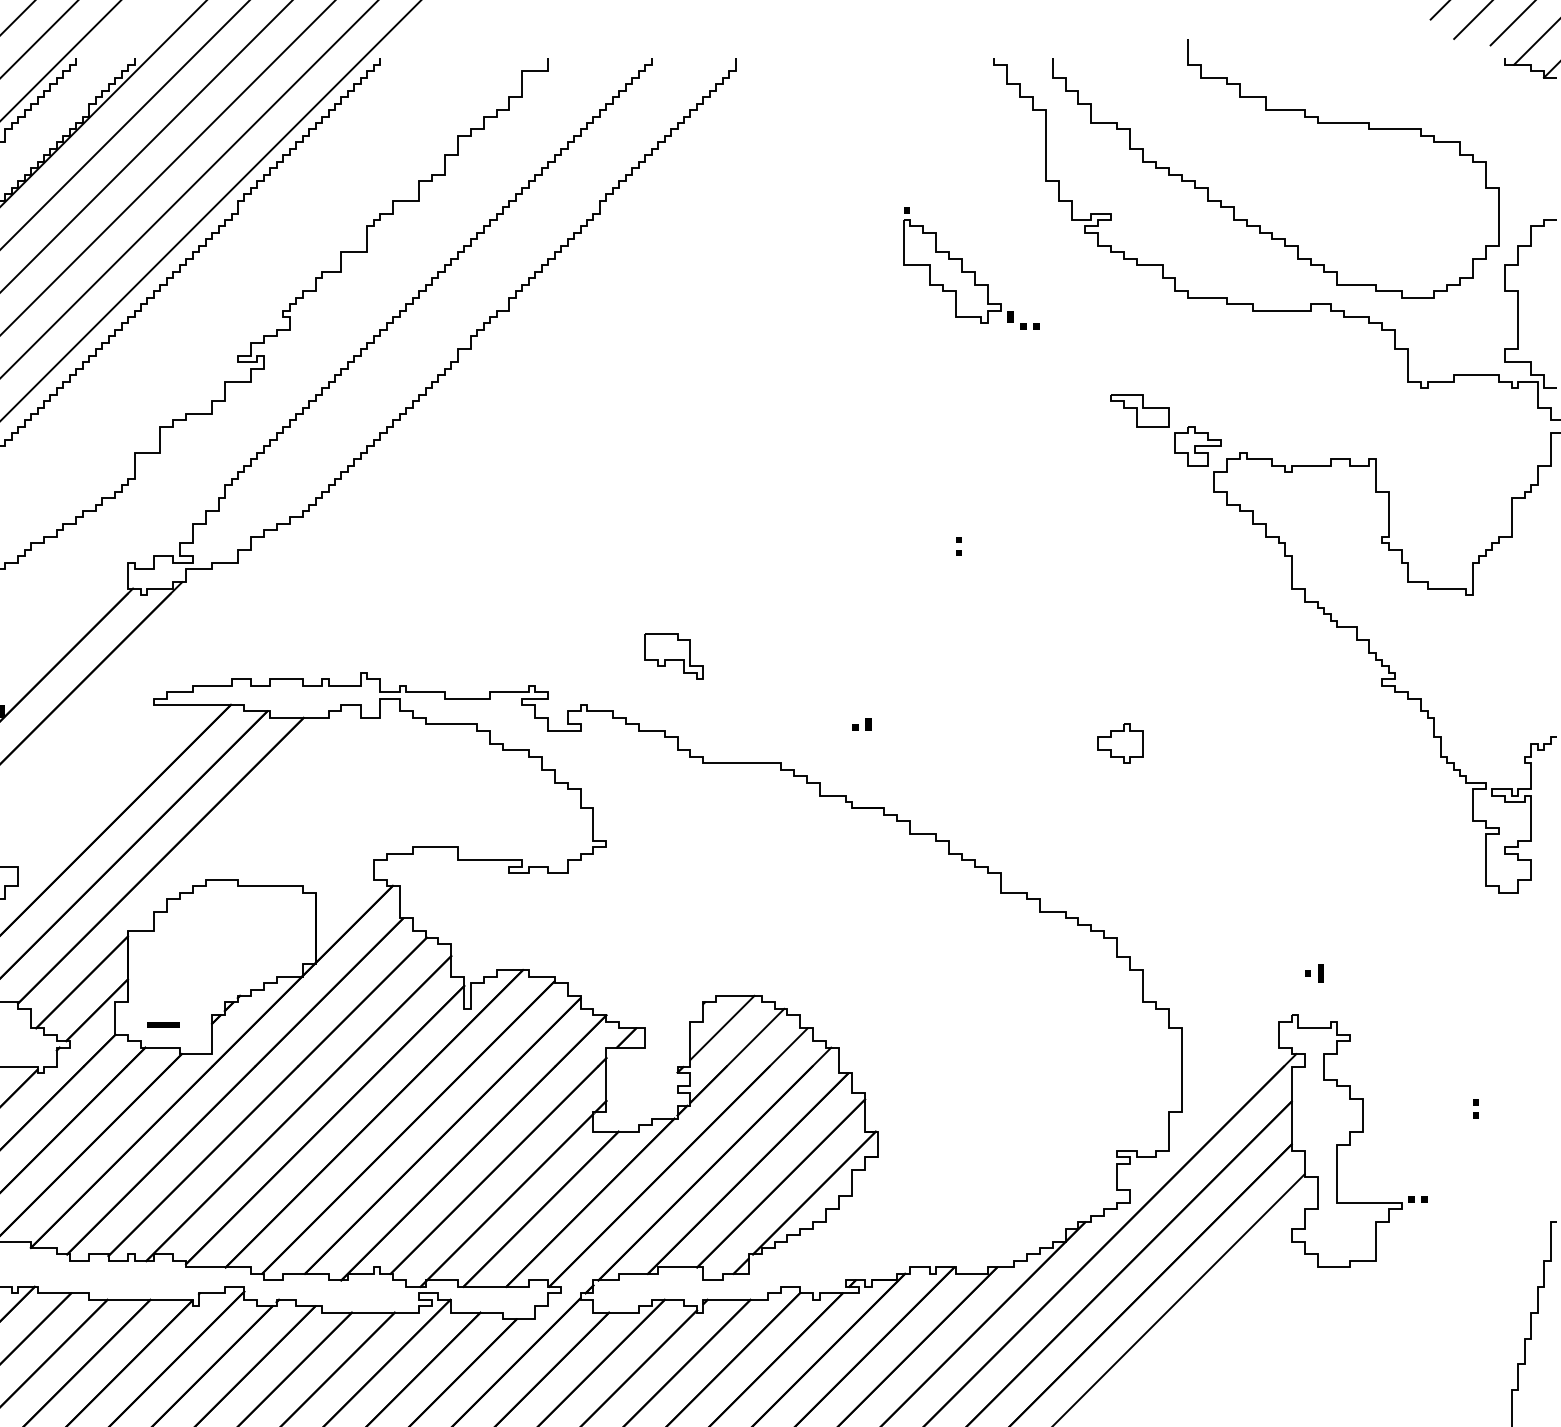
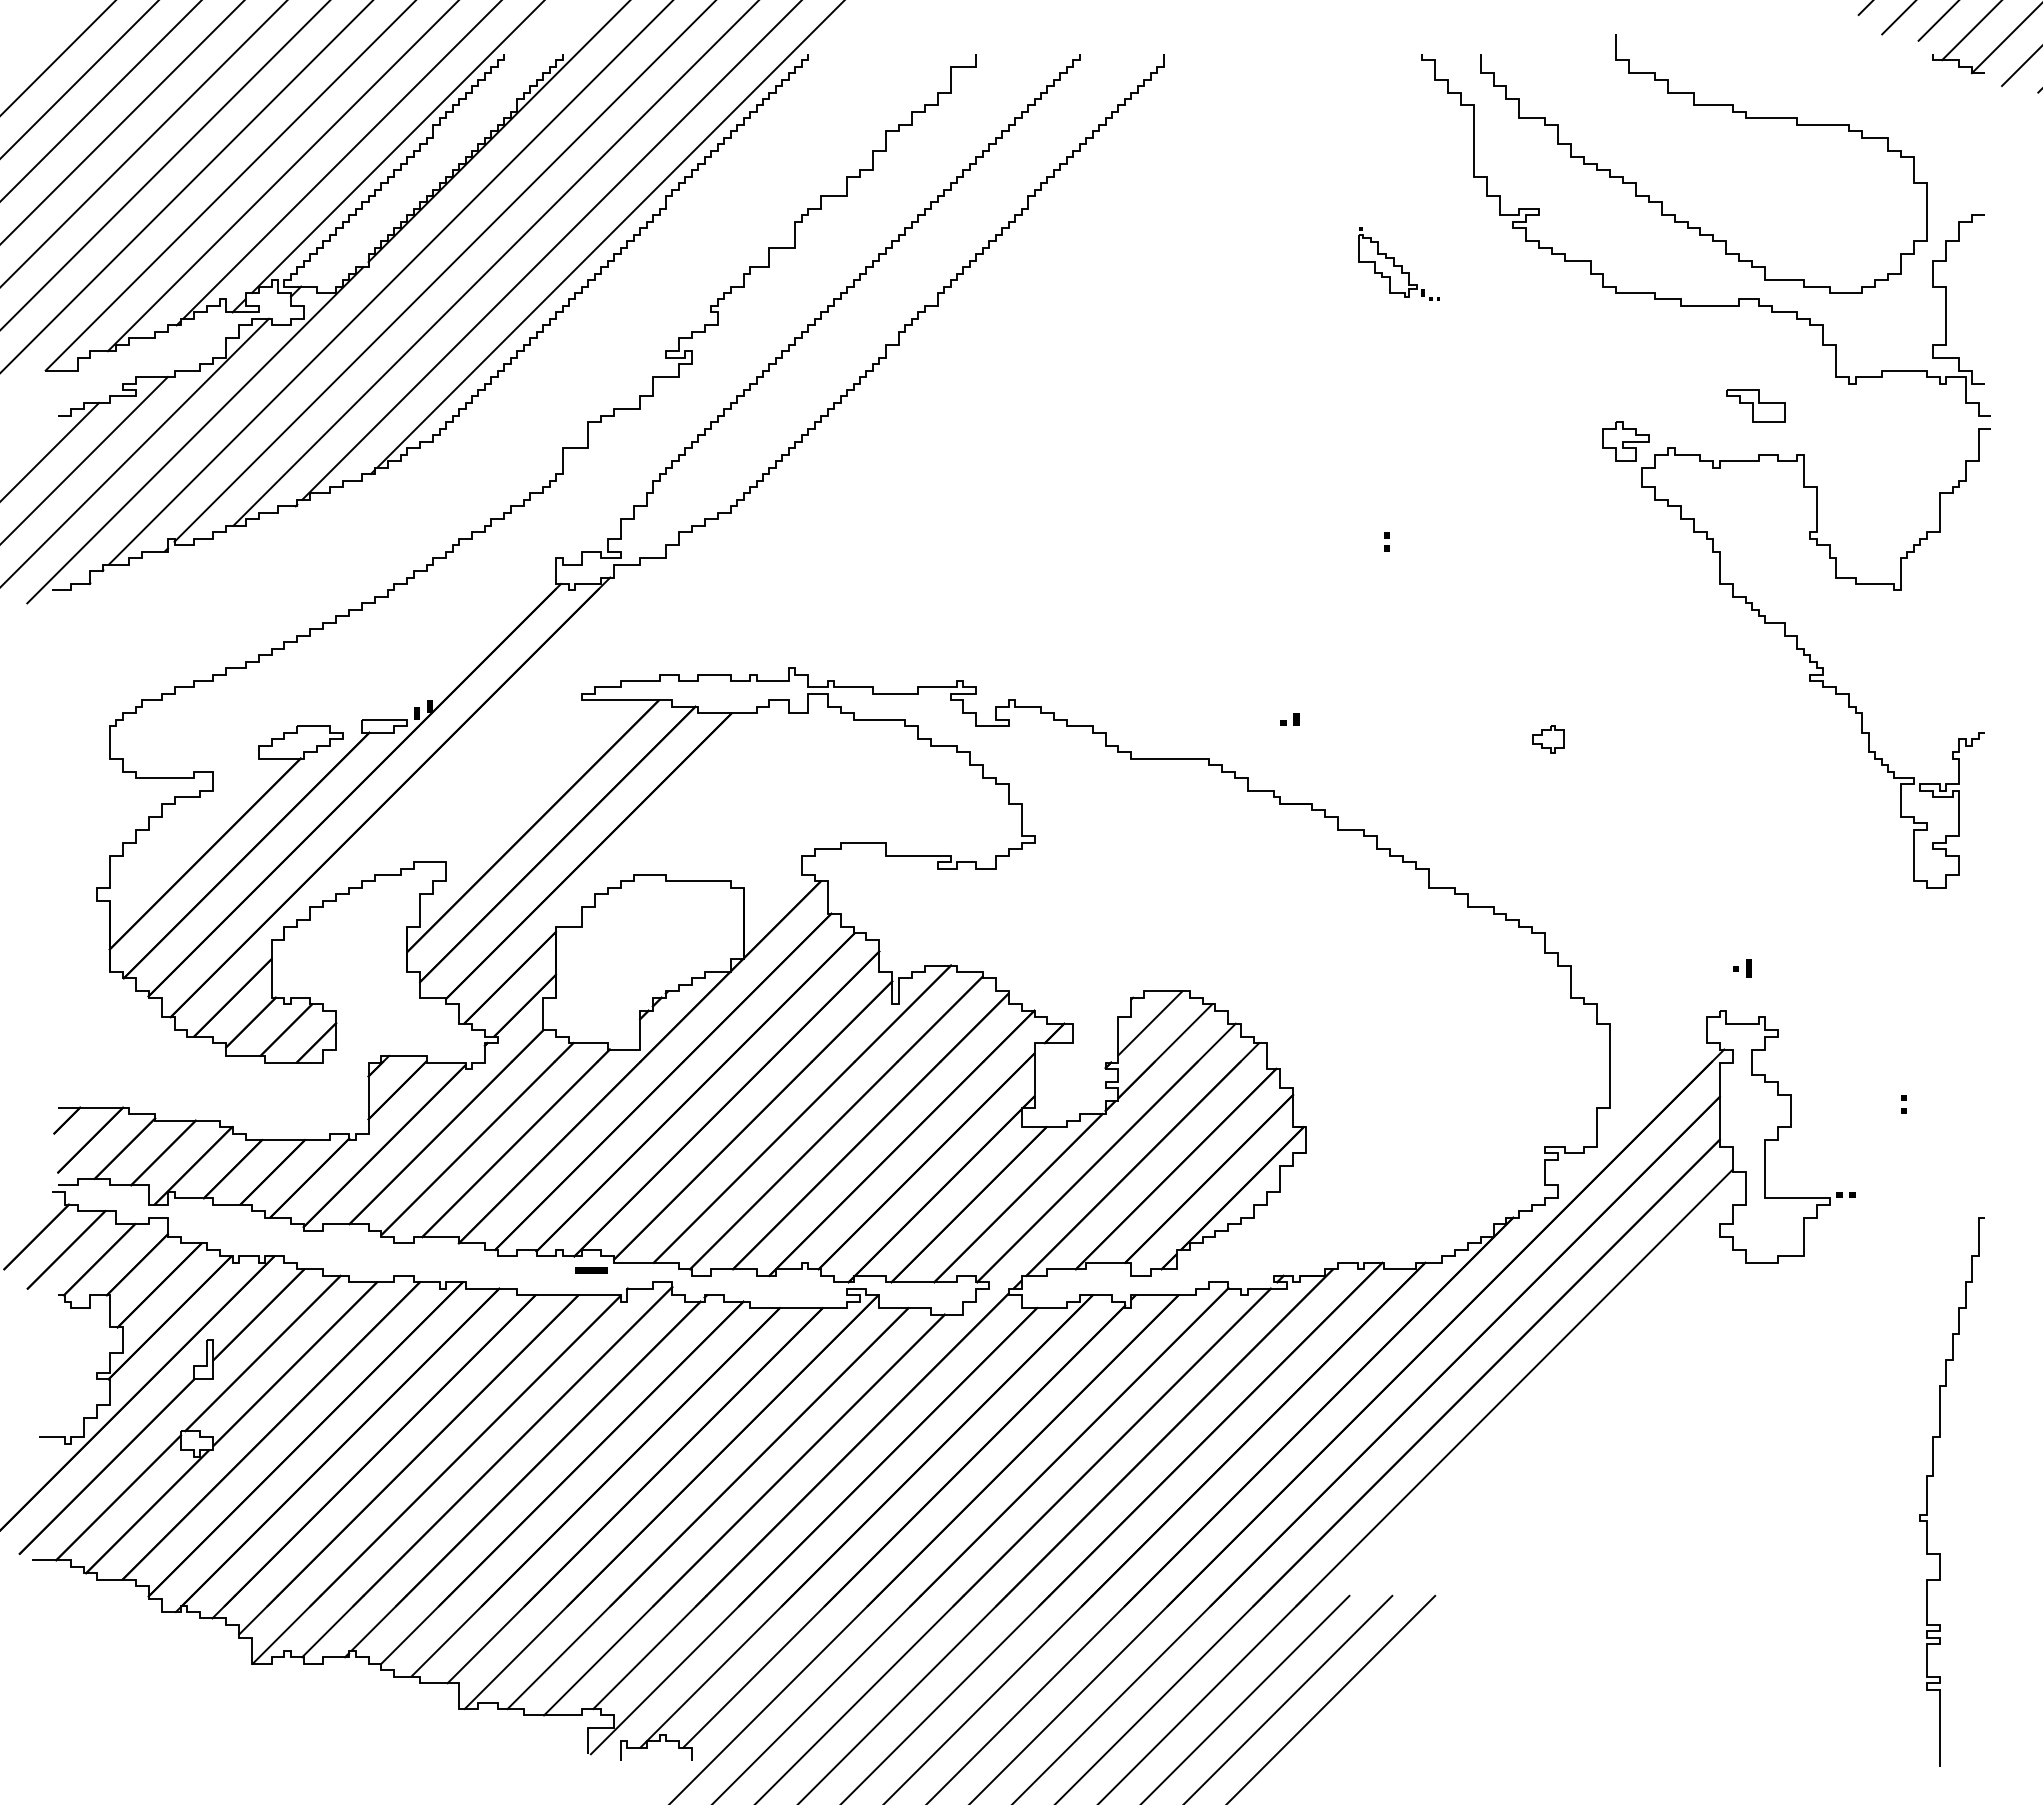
part: (971, 268) -> (1399, 263), size x0.6
part: (1139, 410) -> (1755, 405), moved
part: (673, 656) -> (1101, 651), removed
part: (1120, 744) -> (1548, 739), size x0.7
part: (163, 1025) -> (591, 1270), moved

